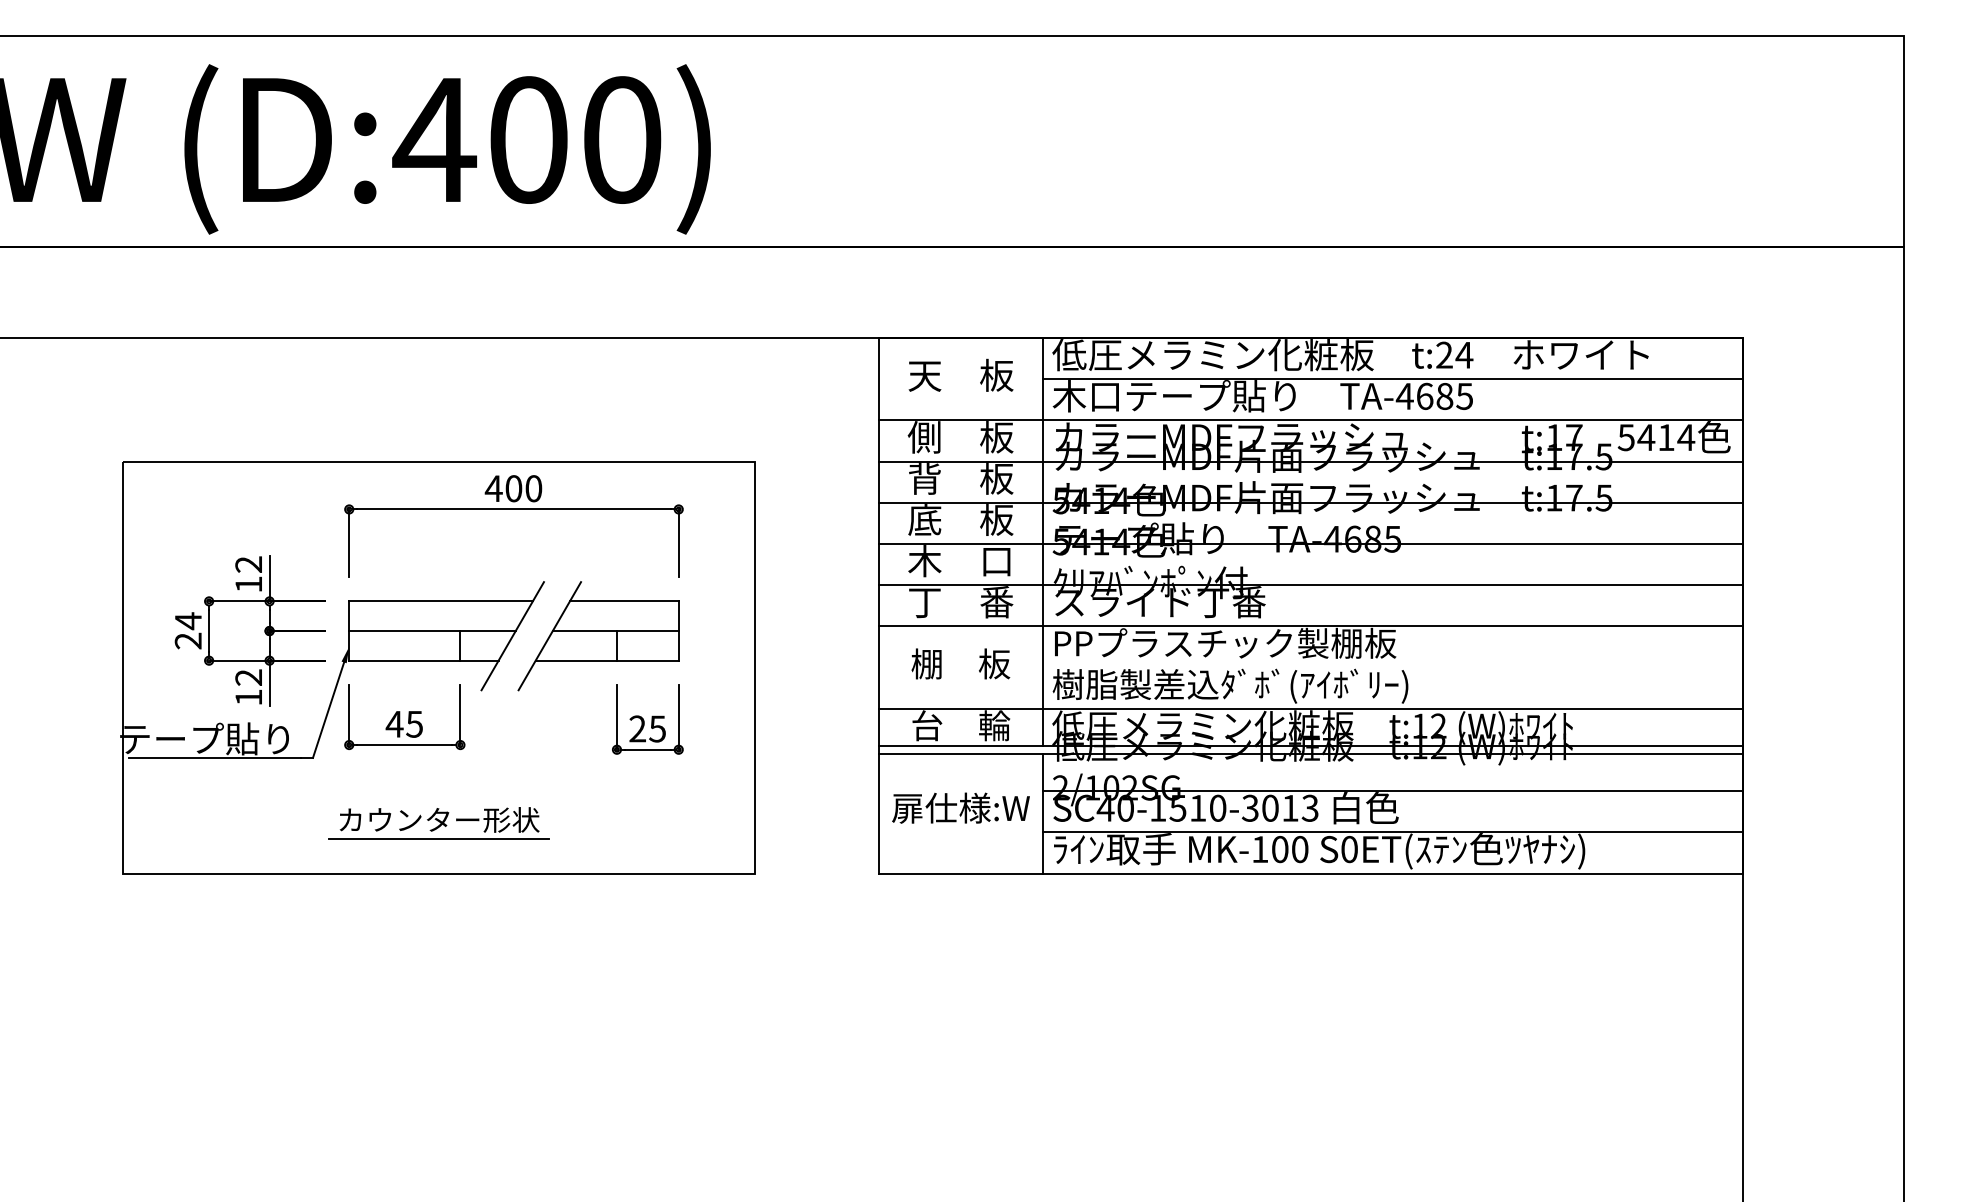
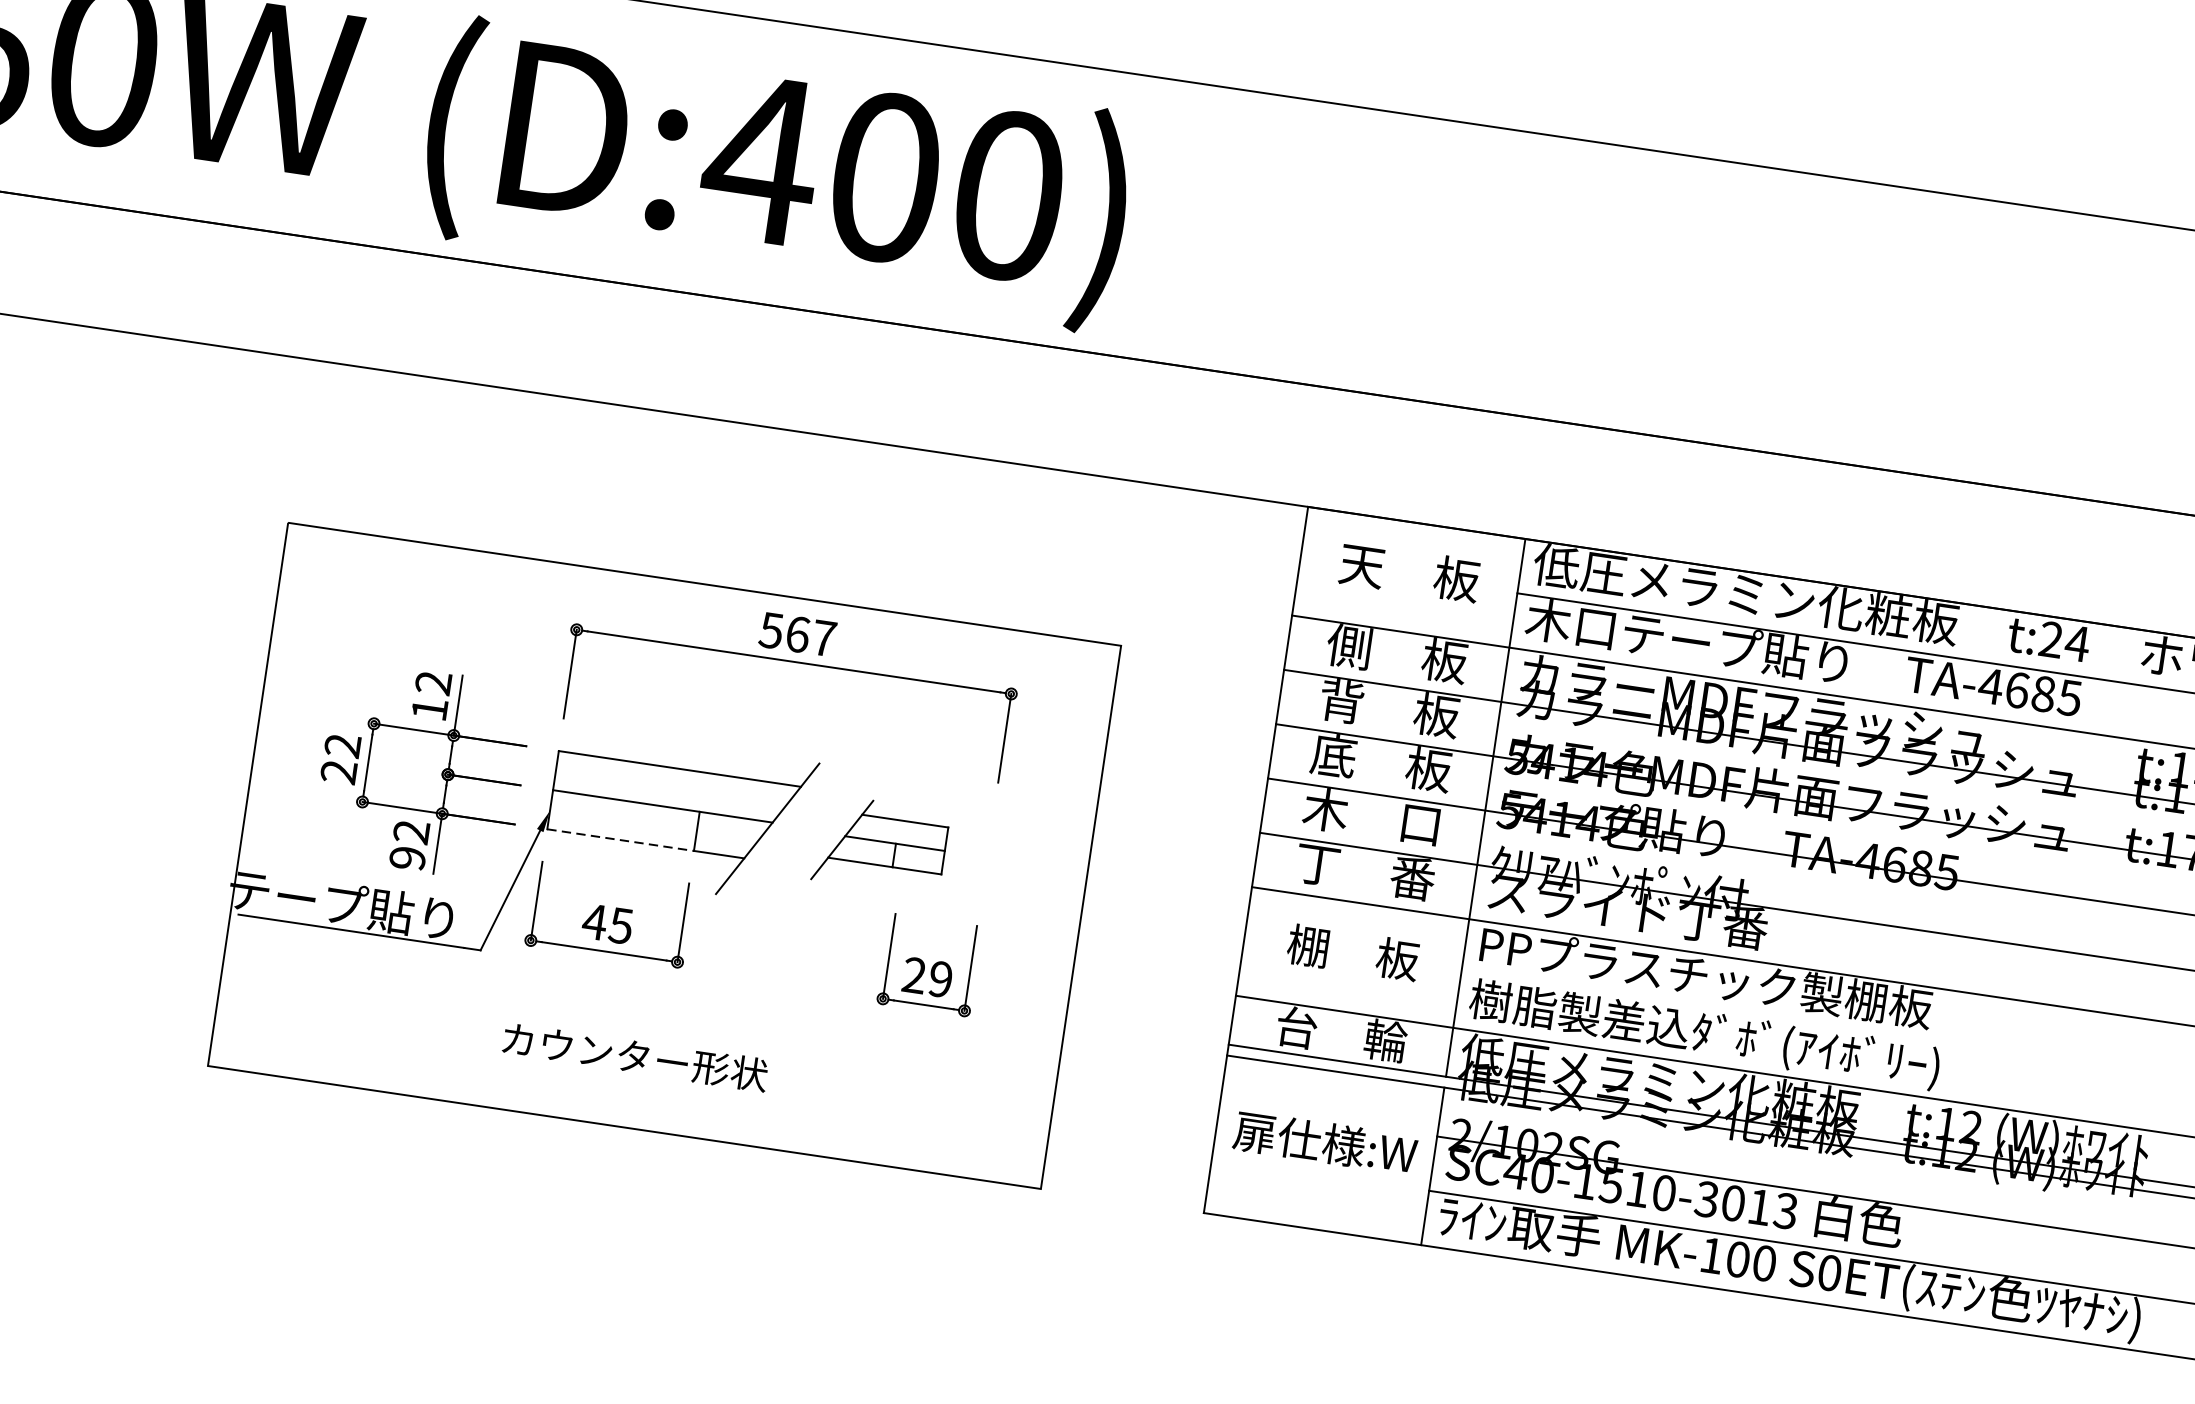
text: (513, 488) -> (797, 634), 400 -> 567
text: (187, 621) -> (341, 746), 24 -> 22
part: (598, 636) -> (880, 845), size x0.6
line: (404, 660) -> (620, 839), solid -> dashed
text: (248, 697) -> (407, 858), 12 -> 92
text: (657, 728) -> (940, 978), 25 -> 29
line: (438, 839) -> (630, 1082), removed

